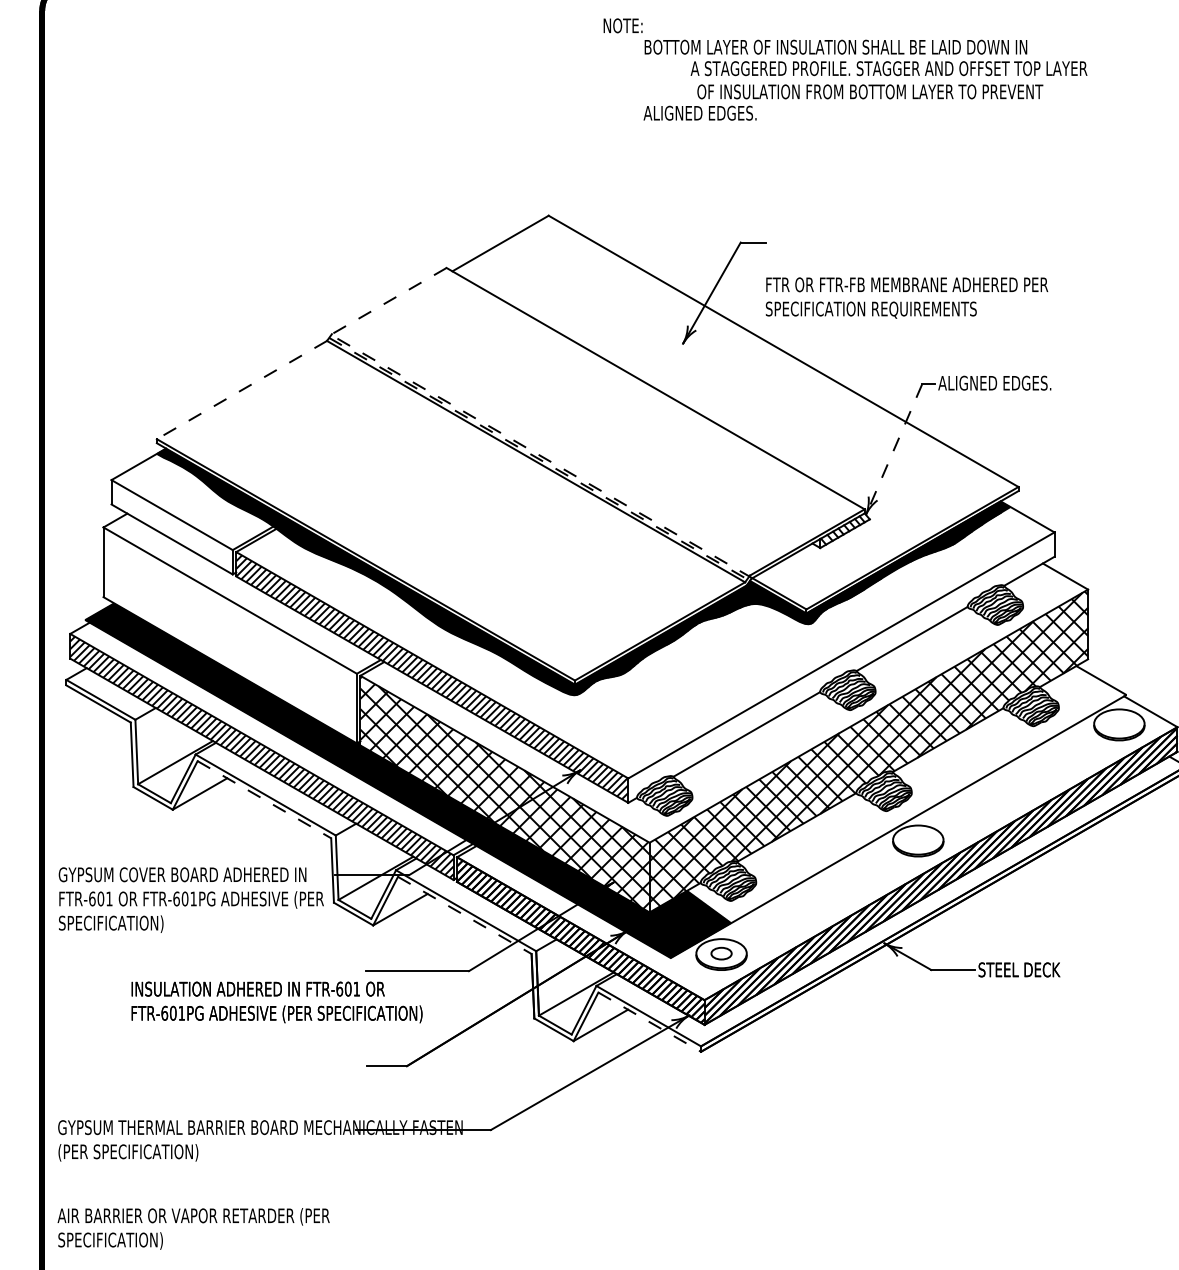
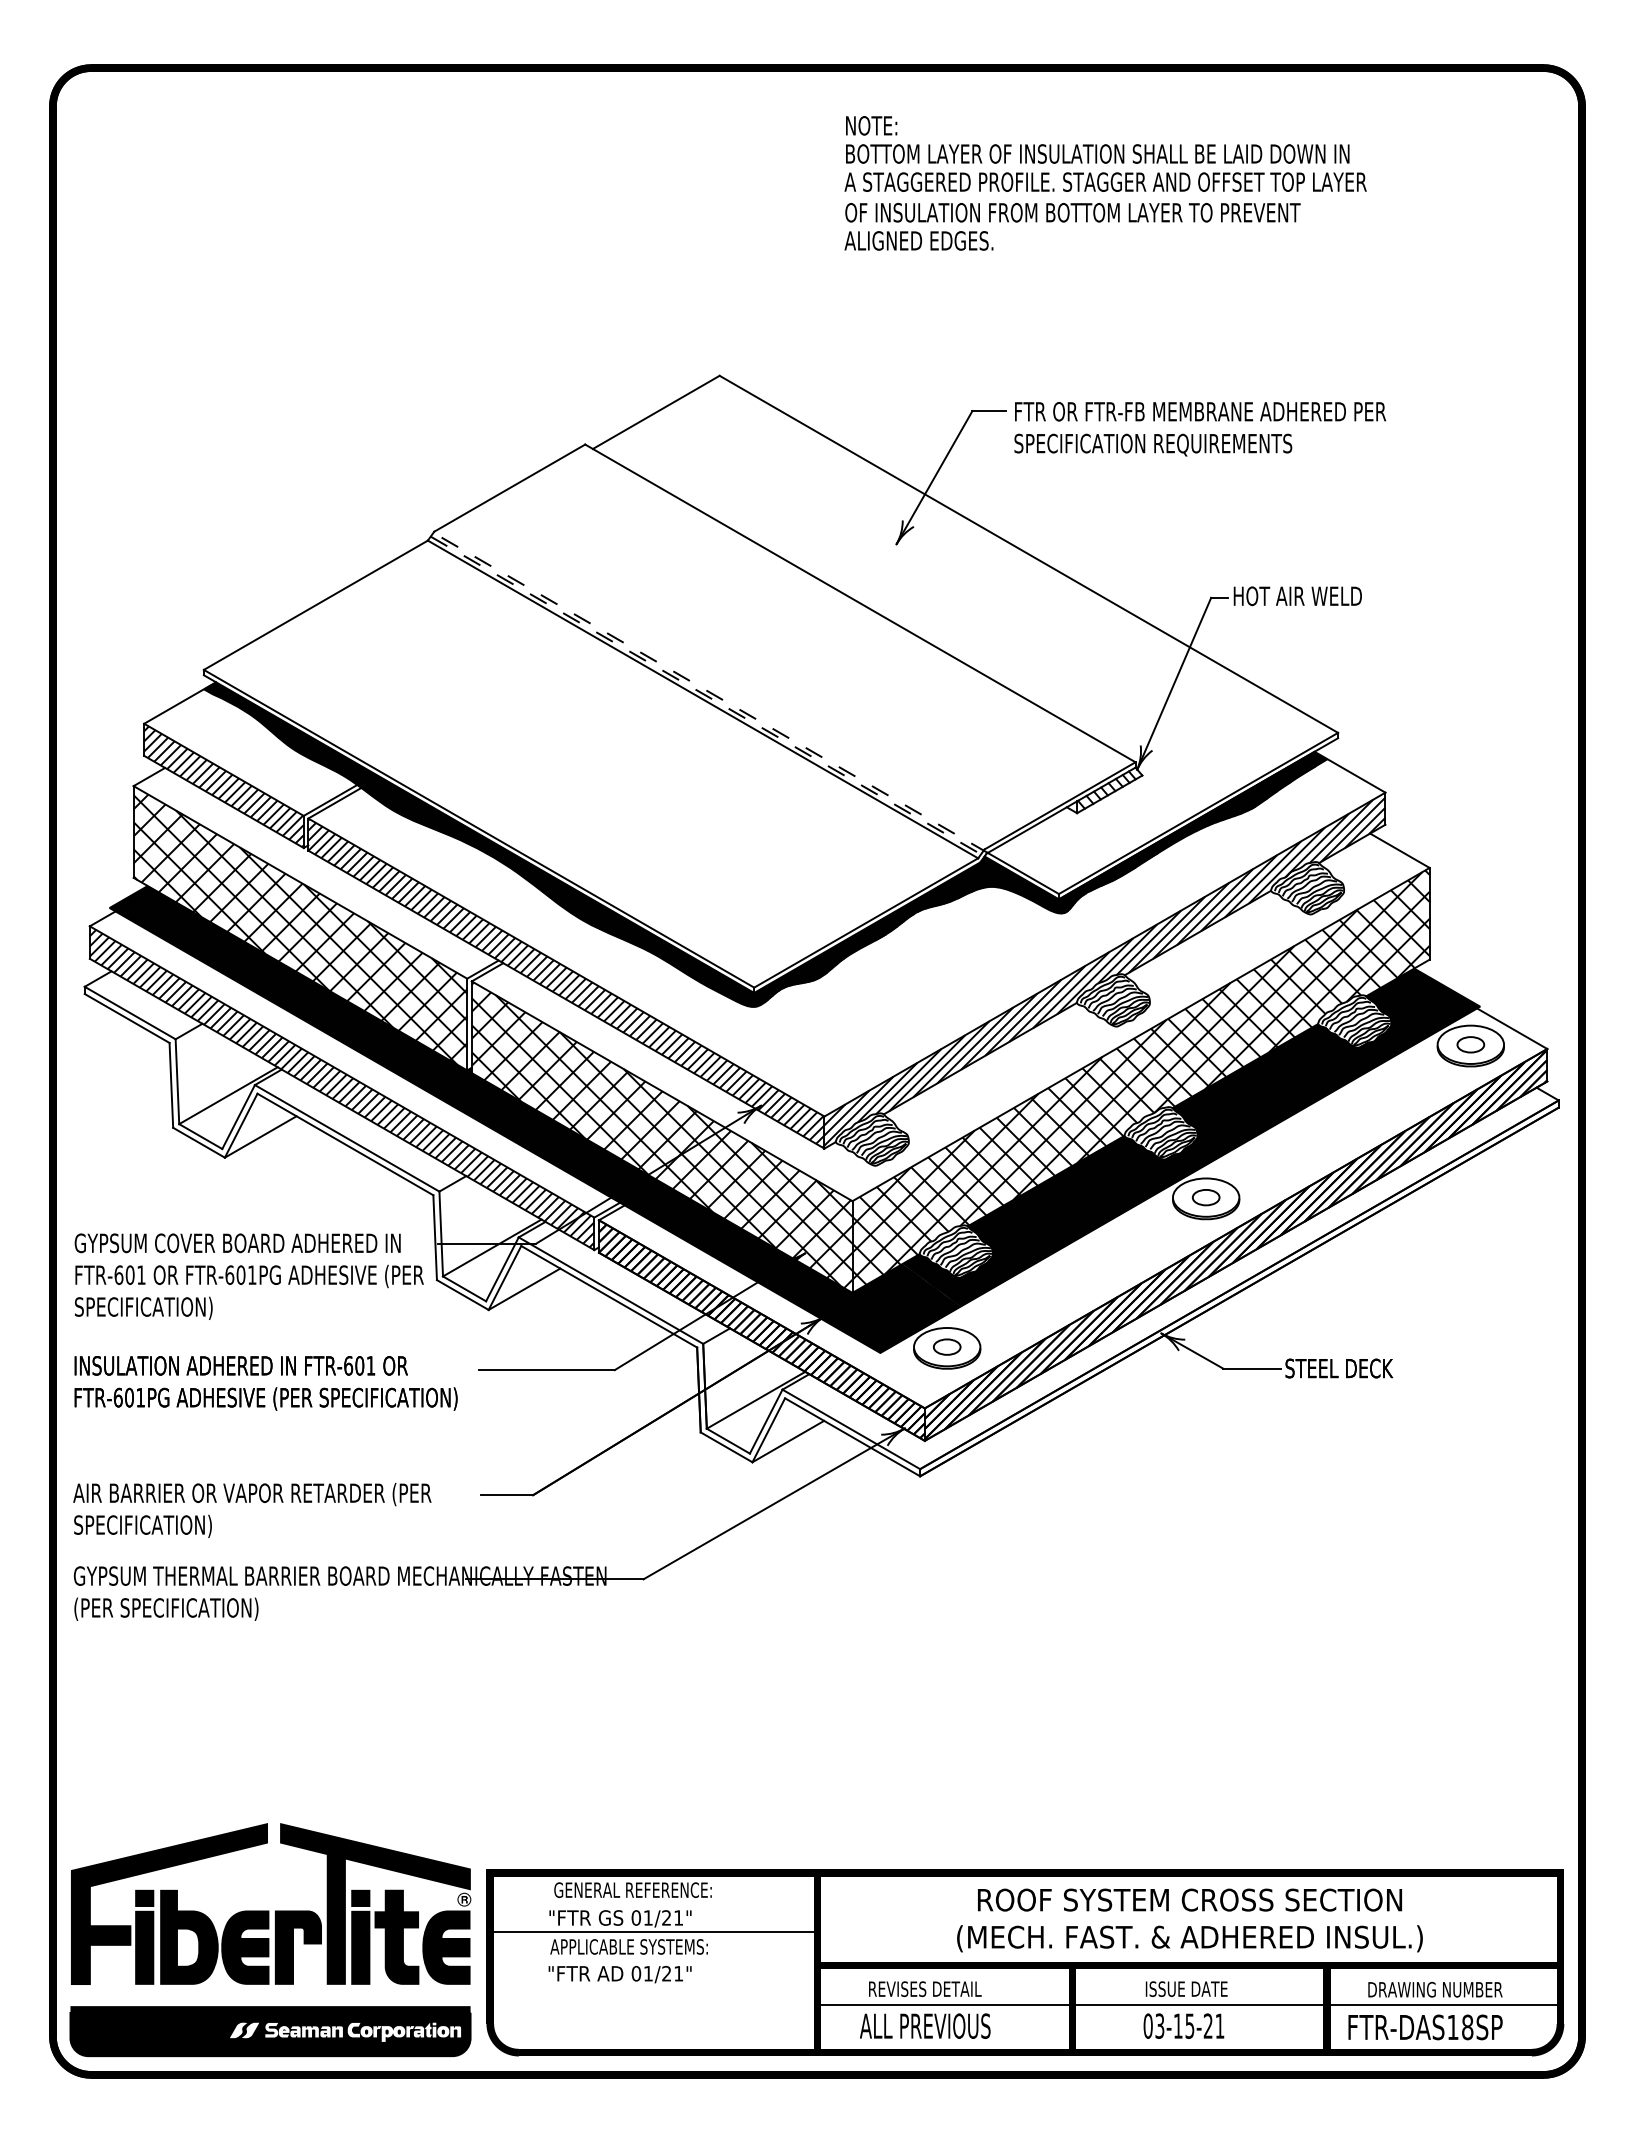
text: (623, 25) -> (871, 125), moved
text: (888, 68) -> (1105, 181), moved
text: (869, 91) -> (1072, 212), moved
text: (906, 298) -> (1199, 429), moved
line: (389, 301) -> (509, 488), dashed -> solid
text: (994, 383) -> (1306, 596), ALIGNED EDGES. -> HOT AIR WELD
line: (241, 390) -> (315, 605), dashed -> solid
line: (894, 449) -> (1174, 683), dashed -> solid
hatch: (171, 527) -> (223, 786), added
hatch: (230, 638) -> (300, 932), added
hatch: (841, 668) -> (1104, 971), added
part: (1119, 723) -> (1470, 1044), added
hatch: (907, 794) -> (1191, 1137), added
line: (264, 799) -> (345, 1144), dashed -> solid
part: (917, 839) -> (1205, 1197), added
line: (465, 915) -> (609, 1296), dashed -> solid
text: (276, 1002) -> (265, 1383), moved
line: (649, 1022) -> (852, 1437), dashed -> solid
text: (193, 1228) -> (252, 1510), moved

